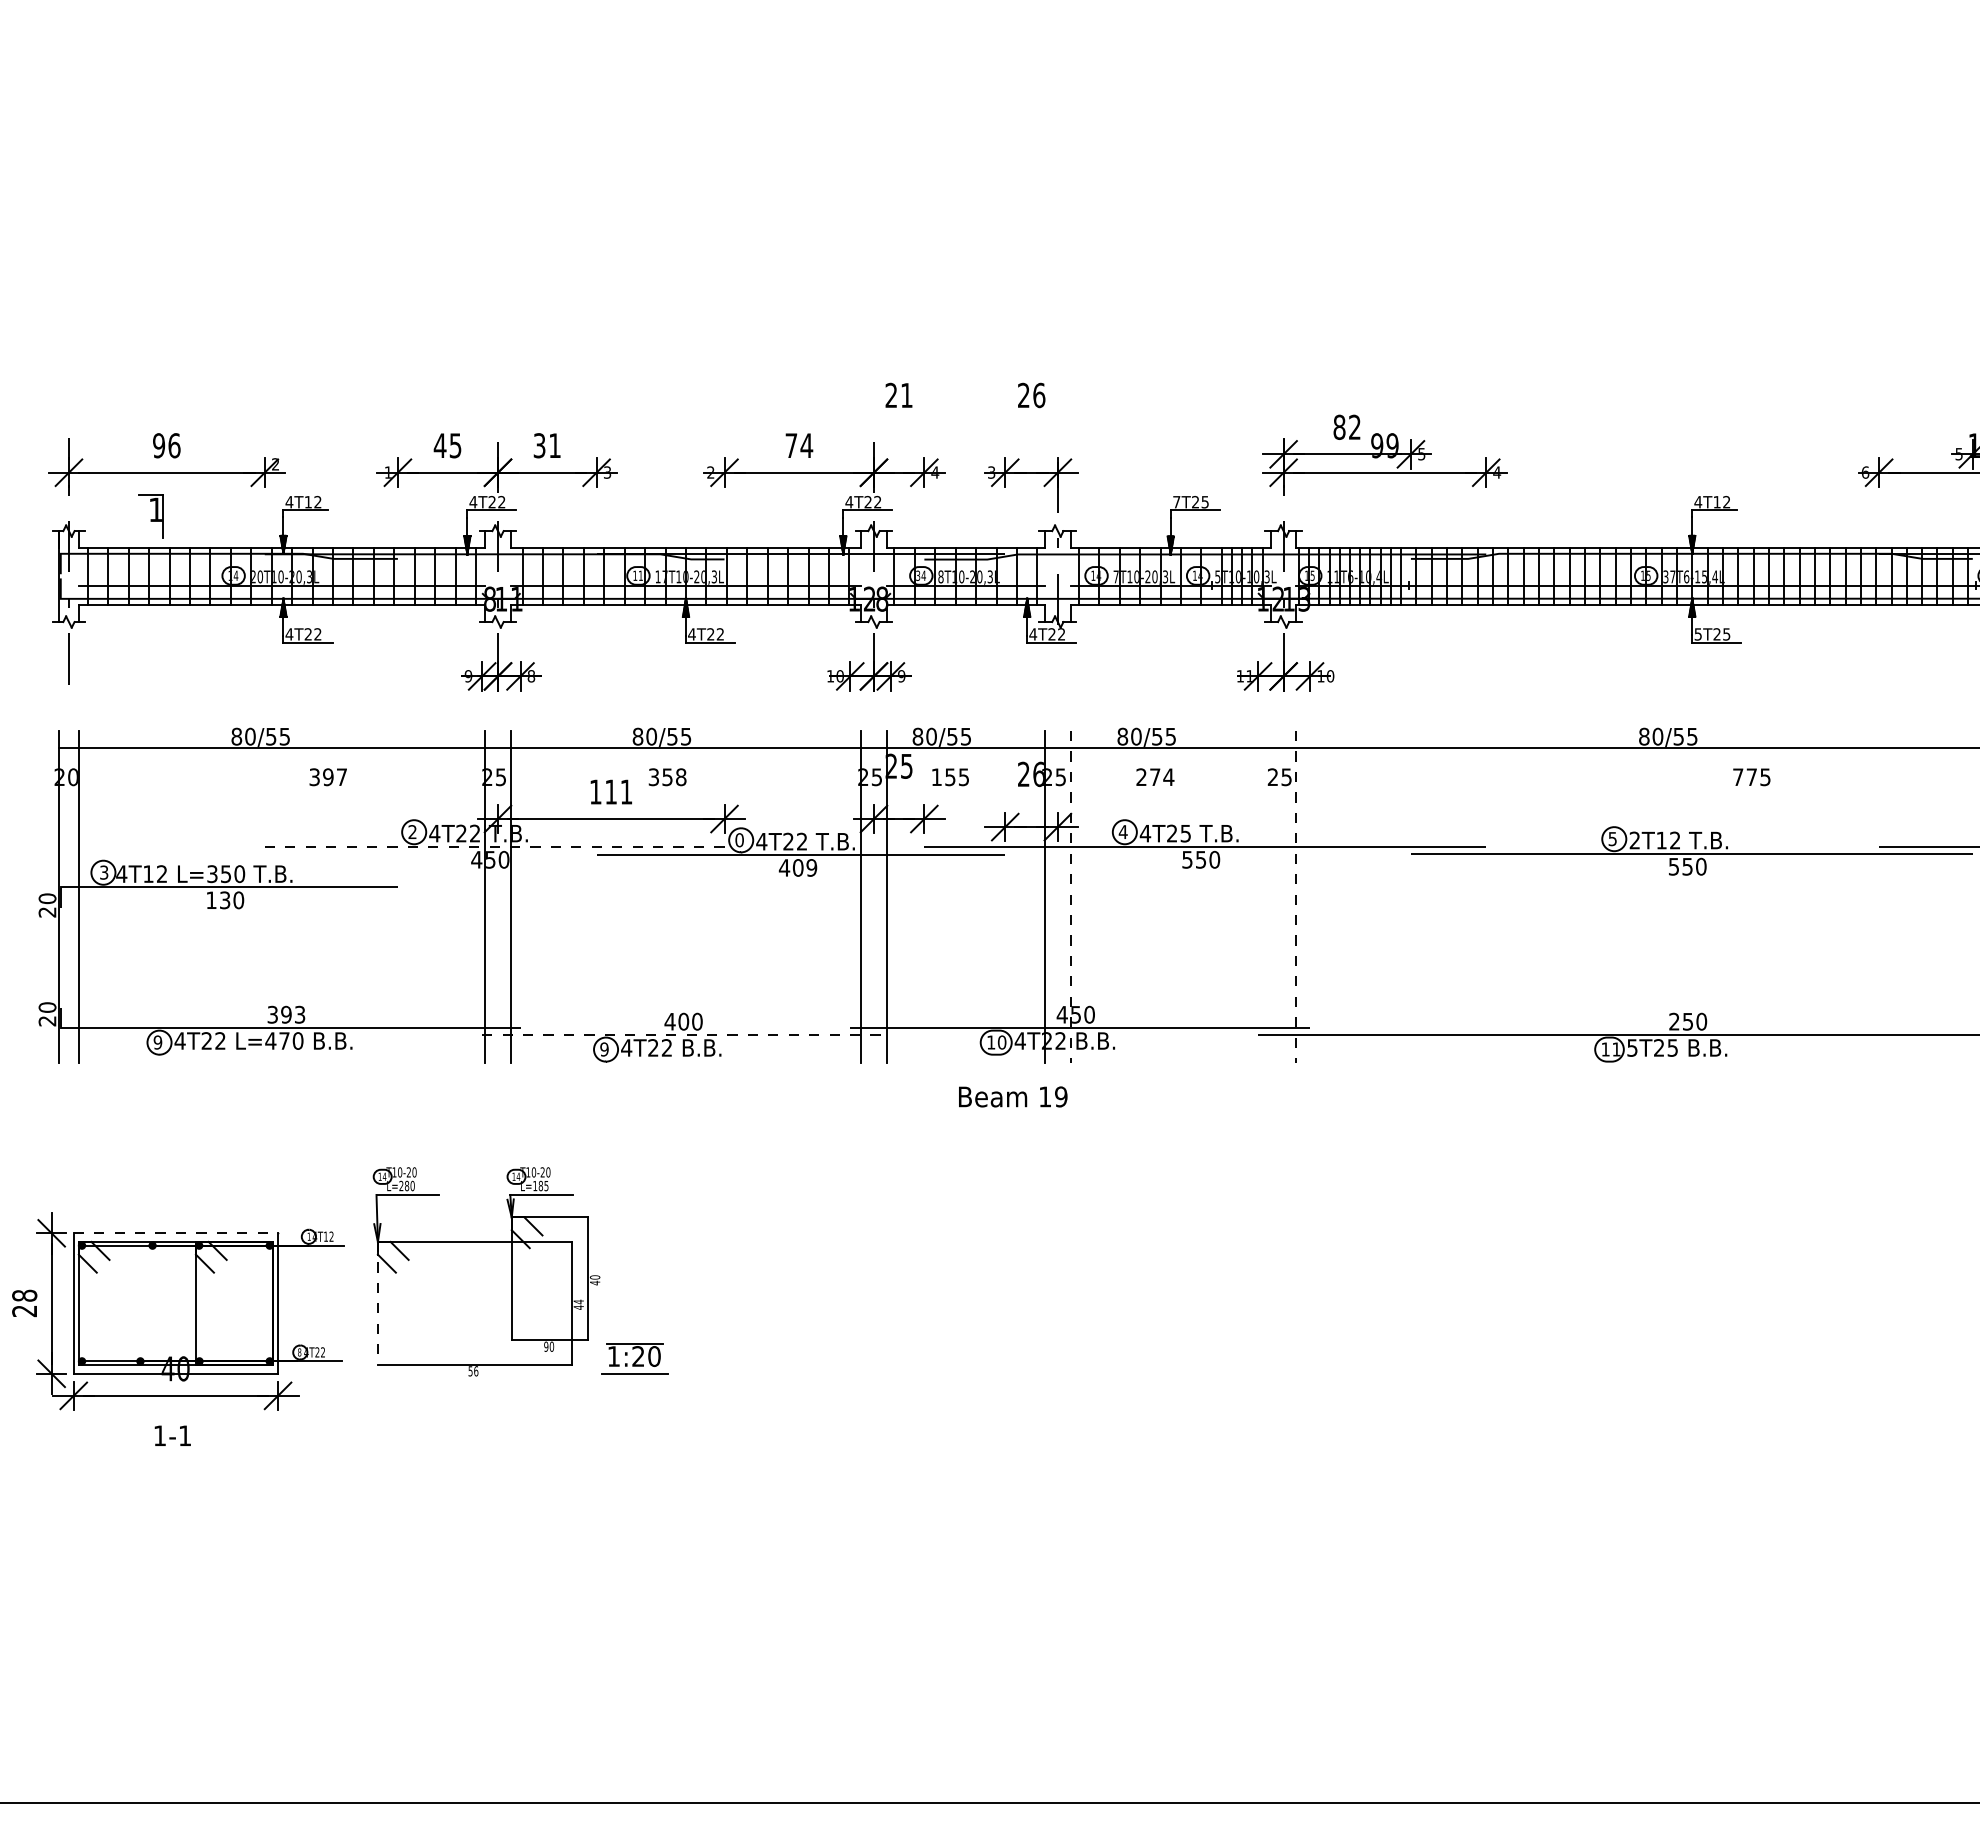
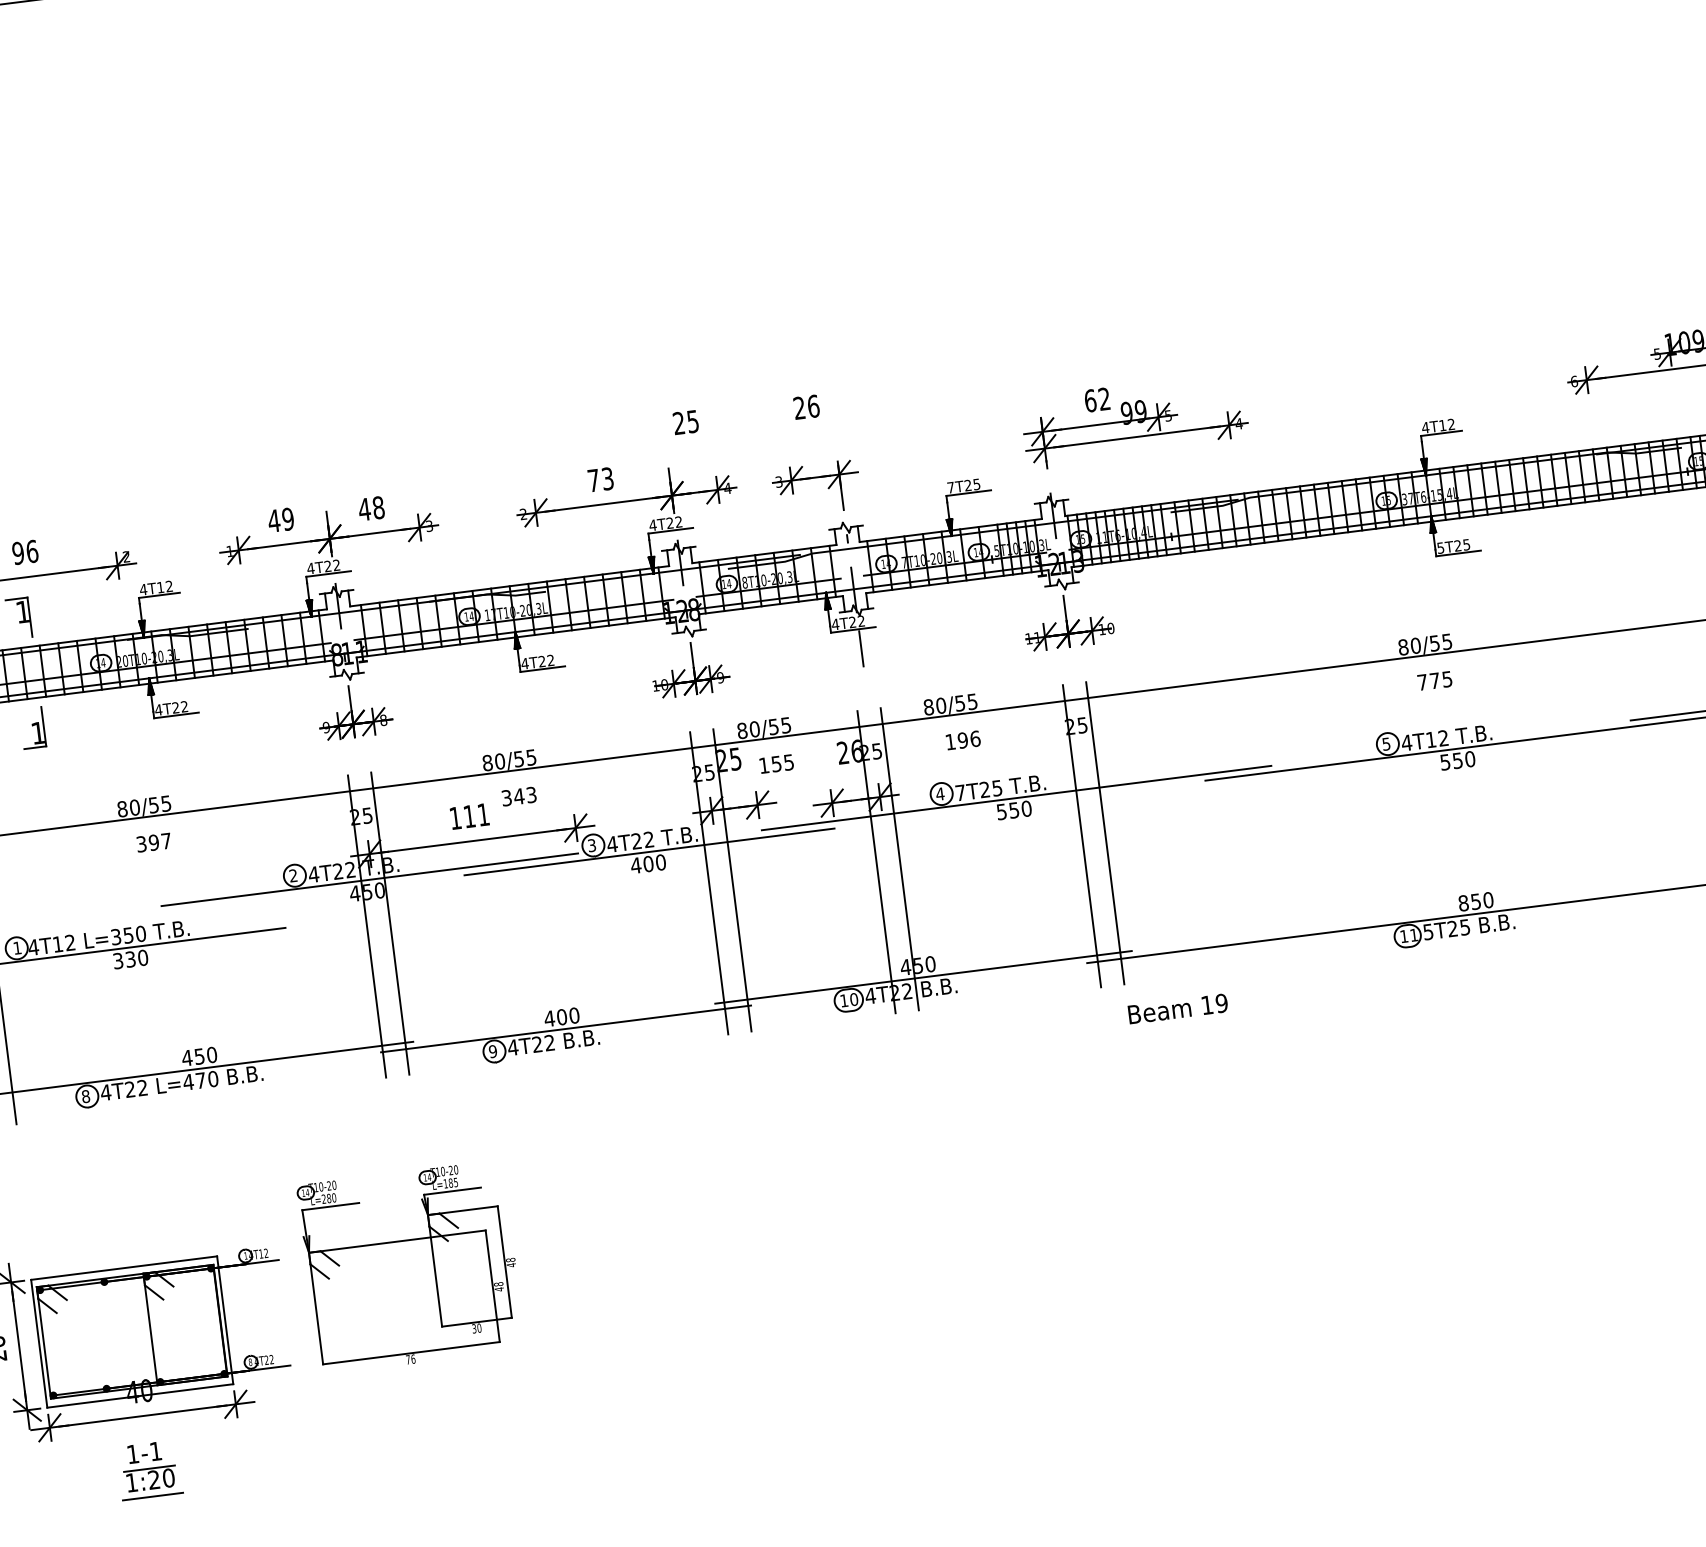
text: (906, 395) -> (692, 421), 21 -> 25
text: (1339, 426) -> (1090, 400), 82 -> 62
text: (455, 445) -> (288, 519), 45 -> 49
text: (547, 445) -> (371, 508), 31 -> 48
text: (806, 445) -> (607, 478), 74 -> 73
text: (640, 575) -> (471, 616), 11 -> 14
text: (918, 575) -> (724, 584), 34 -> 14
part: (150, 636) -> (32, 727), added
line: (1057, 663) -> (860, 648), added
text: (327, 777) -> (153, 843), moved
text: (673, 777) -> (524, 796), 358 -> 343
text: (1155, 777) -> (963, 740), 274 -> 196
text: (1751, 777) -> (1434, 681), moved
text: (1145, 833) -> (960, 792), 4T25 -> 7T25
text: (739, 840) -> (591, 845), 0 -> 3
text: (1634, 840) -> (1406, 742), 2T12 -> 4T12
line: (494, 846) -> (369, 879), dashed -> solid
text: (811, 867) -> (660, 862), 409 -> 400
text: (104, 872) -> (17, 947), 3 -> 1
line: (1070, 897) -> (899, 859), dashed -> solid
line: (1270, 897) -> (1081, 836), added
line: (1296, 897) -> (1105, 833), dashed -> solid
text: (211, 900) -> (118, 961), 130 -> 330
text: (286, 1014) -> (199, 1056), 393 -> 450
text: (1674, 1021) -> (1463, 903), 250 -> 850
line: (687, 1034) -> (566, 1028), dashed -> solid
text: (157, 1042) -> (85, 1096), 9 -> 8
text: (1013, 1096) -> (1178, 1008), moved
line: (176, 1233) -> (124, 1268), dashed -> solid
text: (594, 1277) -> (510, 1260), 40 -> 48
text: (578, 1302) -> (498, 1284), 44 -> 48
line: (377, 1303) -> (315, 1308), dashed -> solid
text: (546, 1346) -> (474, 1328), 90 -> 30
part: (634, 1358) -> (150, 1482), moved
text: (470, 1371) -> (408, 1360), 56 -> 76

